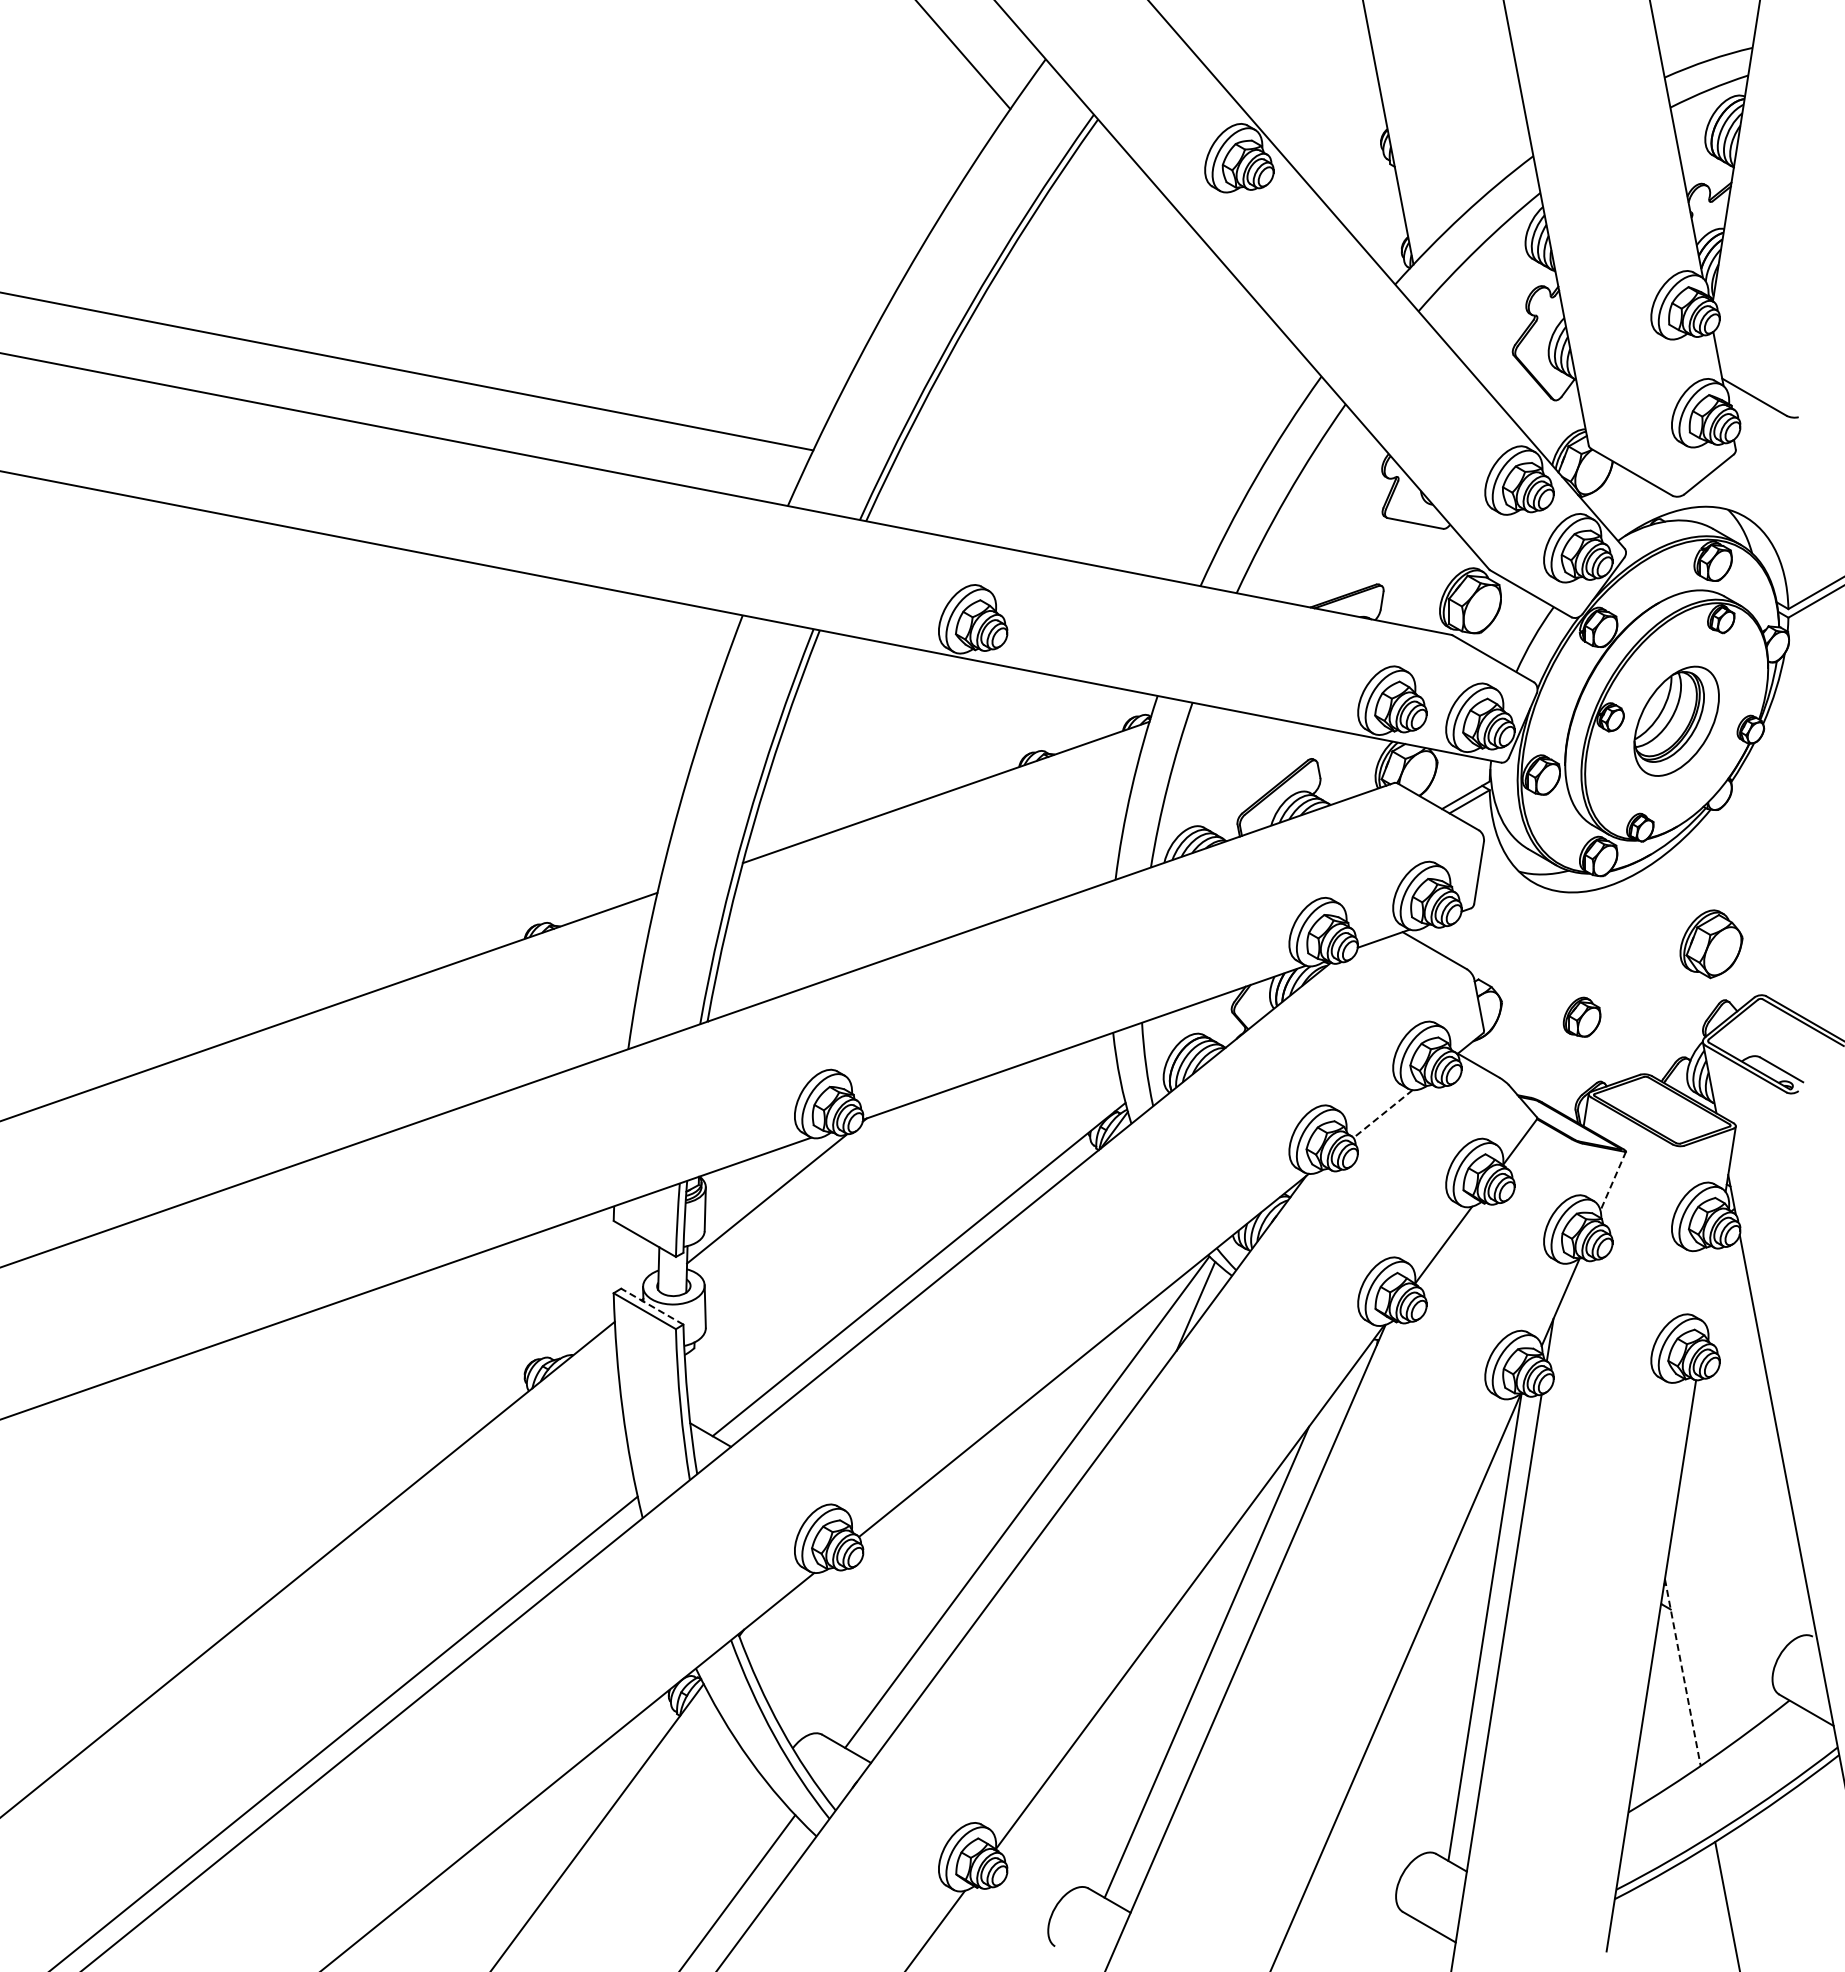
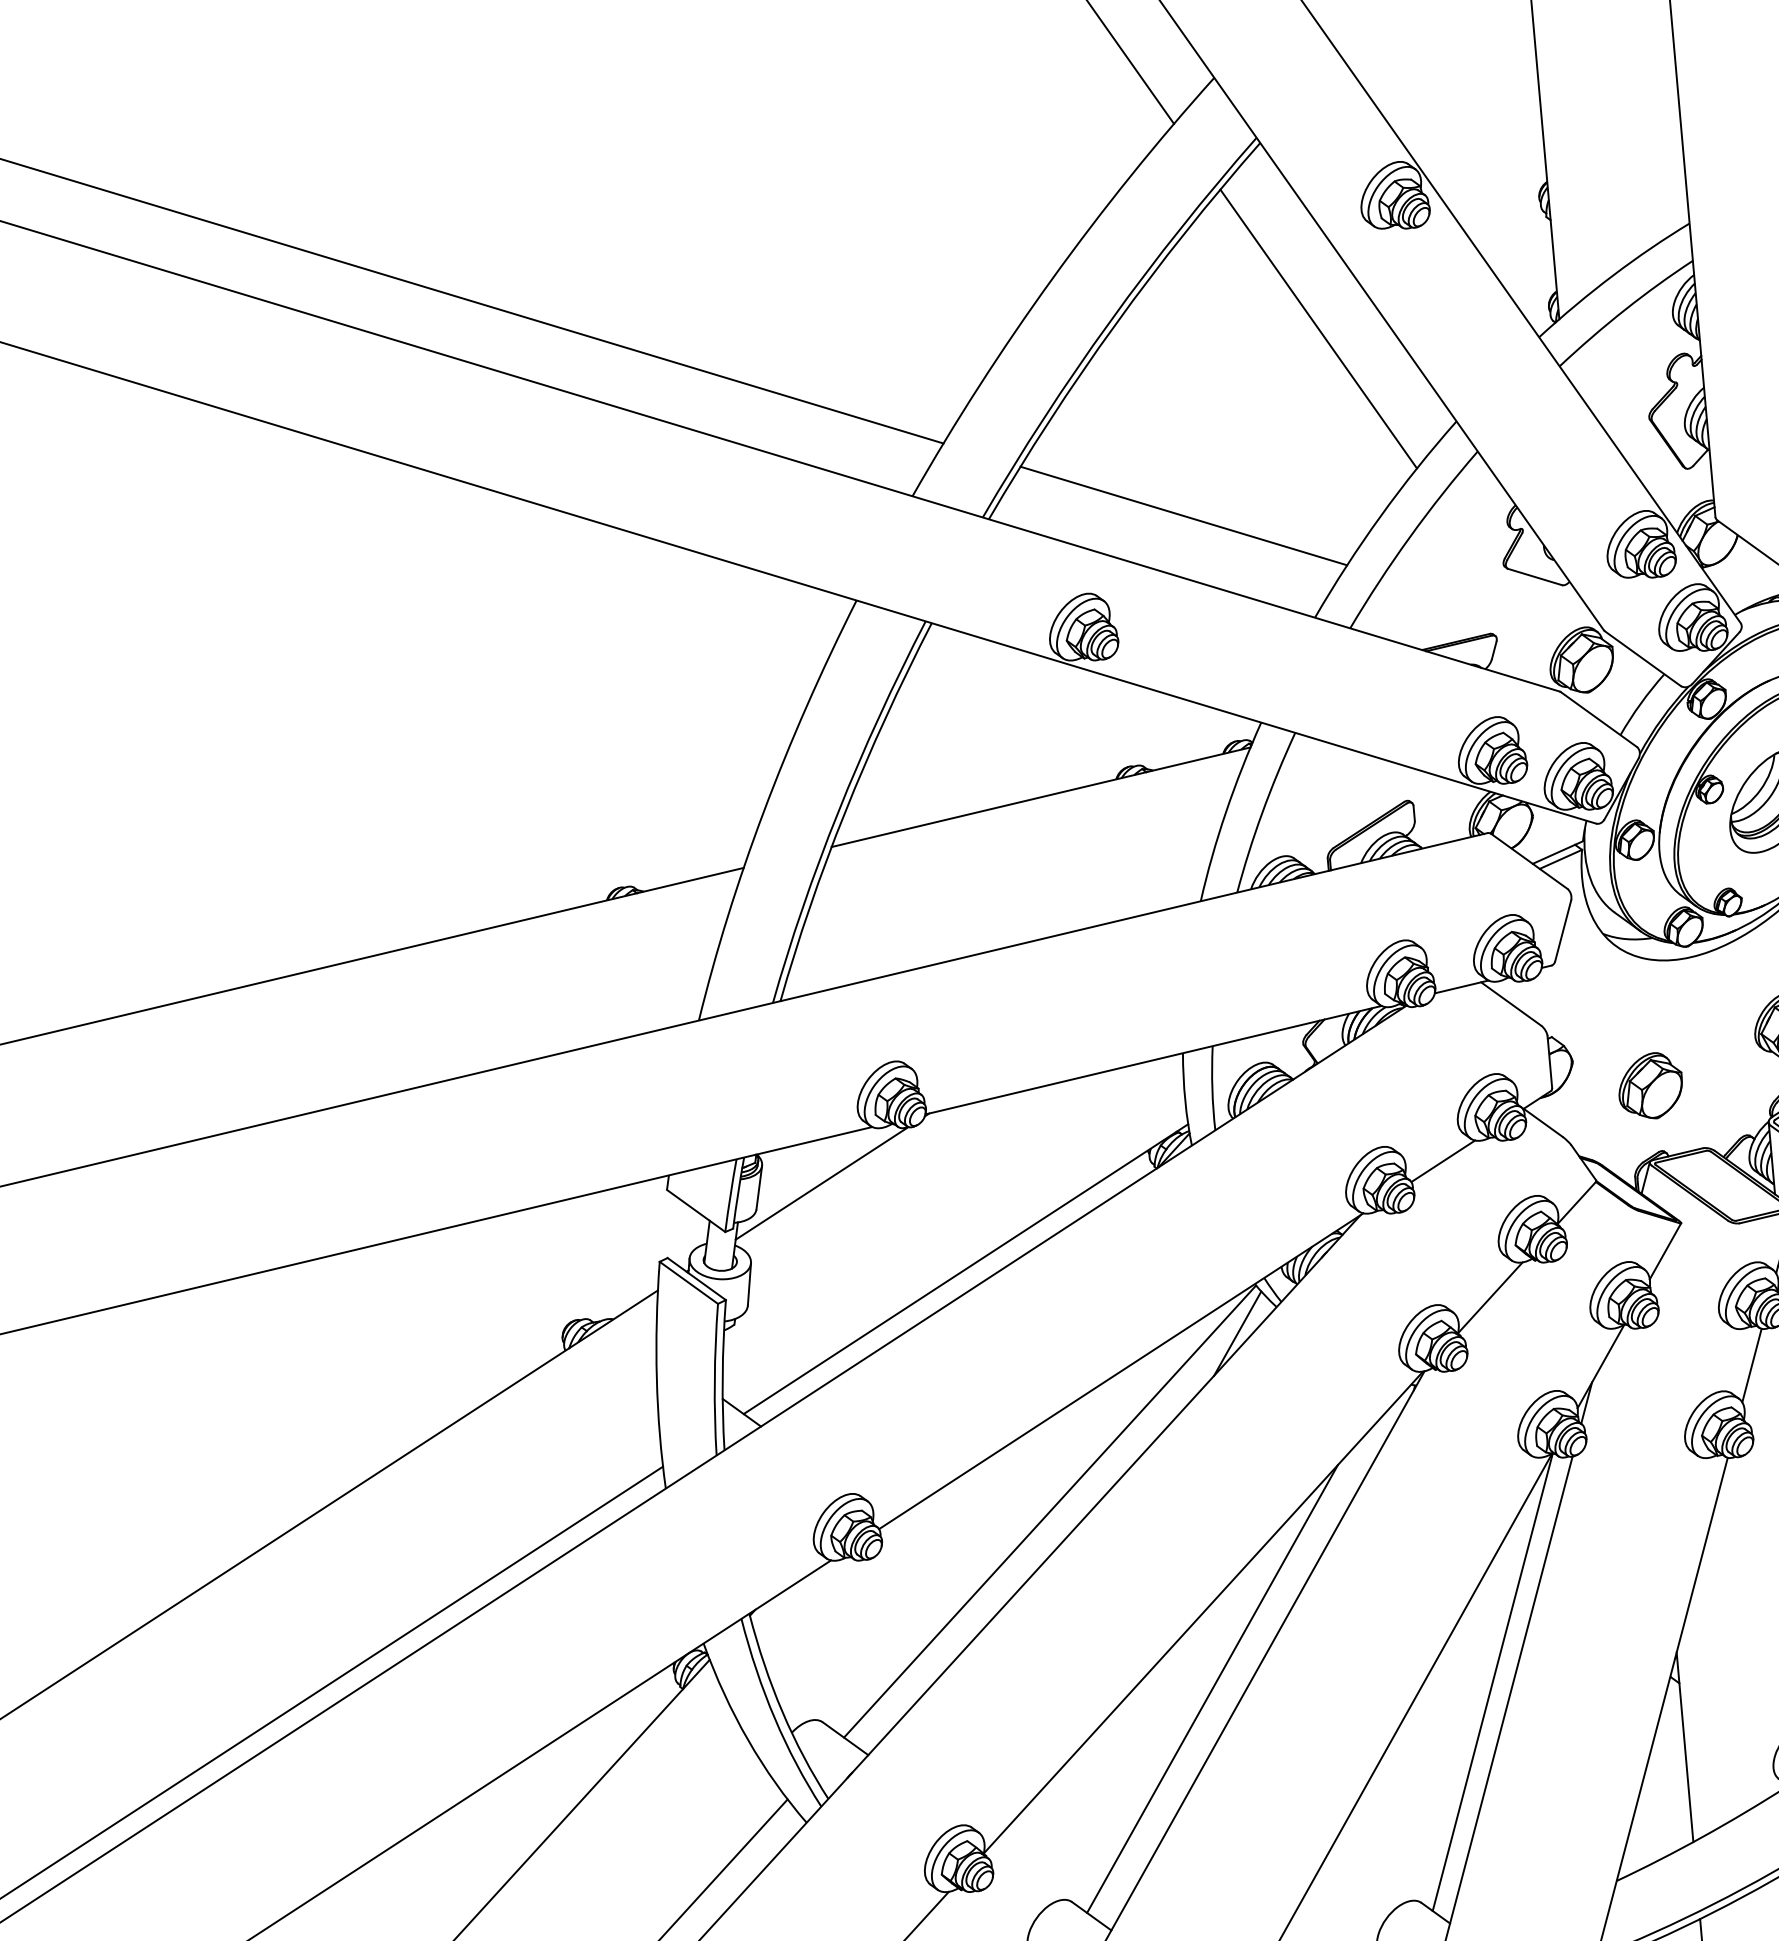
line: (1174, 298) -> (1318, 328), added
line: (1059, 497) -> (1183, 515), added
part: (1581, 1016) -> (1650, 1084), size x1.67
line: (1382, 1114) -> (1442, 1161), dashed -> solid
line: (1613, 1181) -> (1665, 1251), dashed -> solid
line: (1710, 1285) -> (1751, 1364), added
line: (652, 1306) -> (696, 1278), dashed -> solid
line: (1682, 1673) -> (1684, 1748), dashed -> solid

